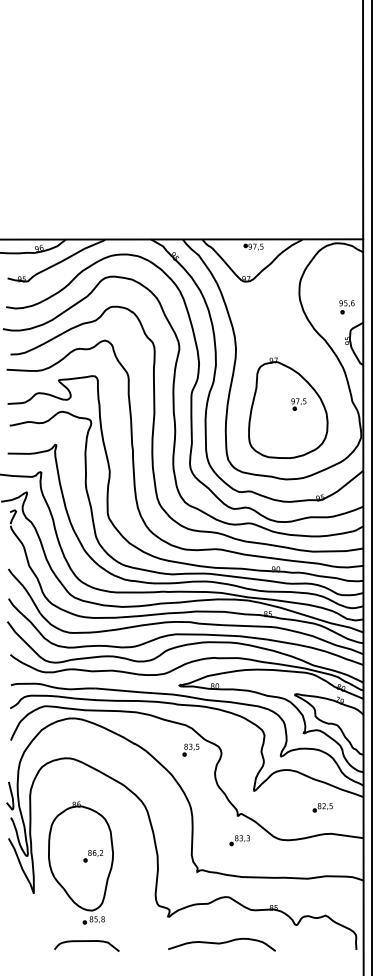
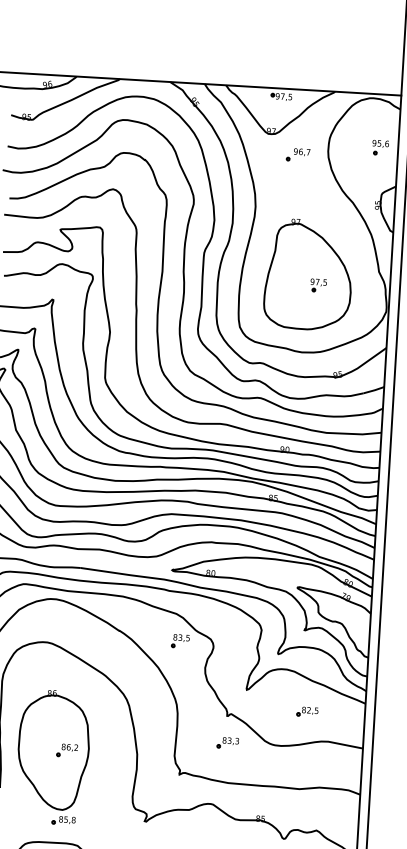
part: (271, 299) -> (297, 155), added
part: (346, 307) -> (379, 148), moved
part: (298, 404) -> (318, 285), moved
part: (322, 807) -> (307, 711), moved

